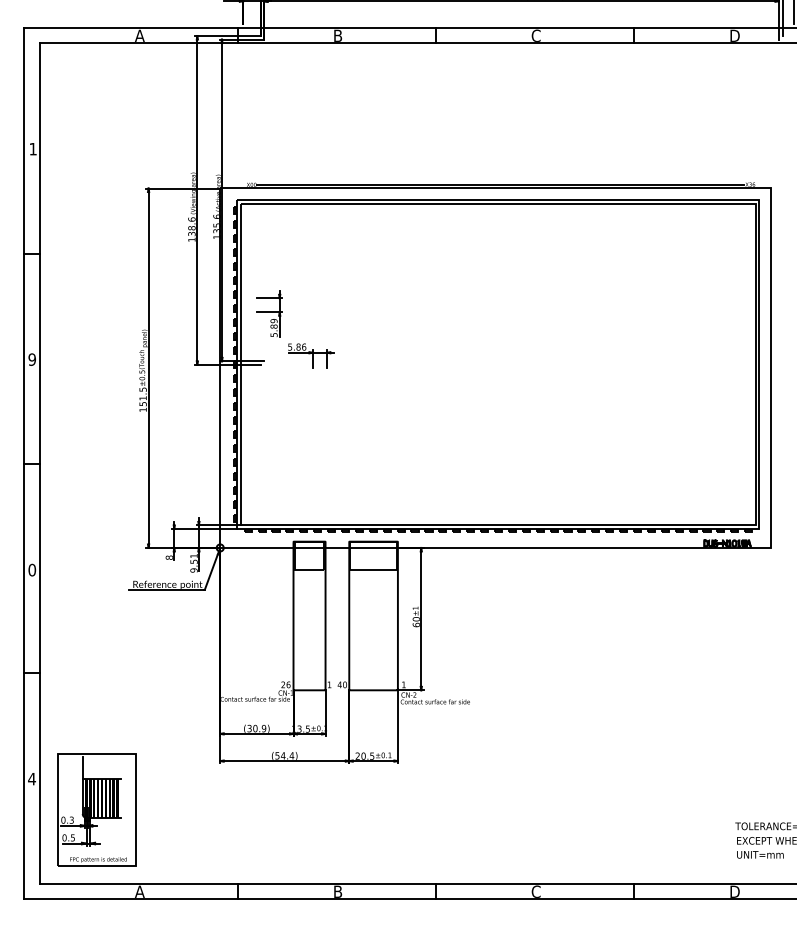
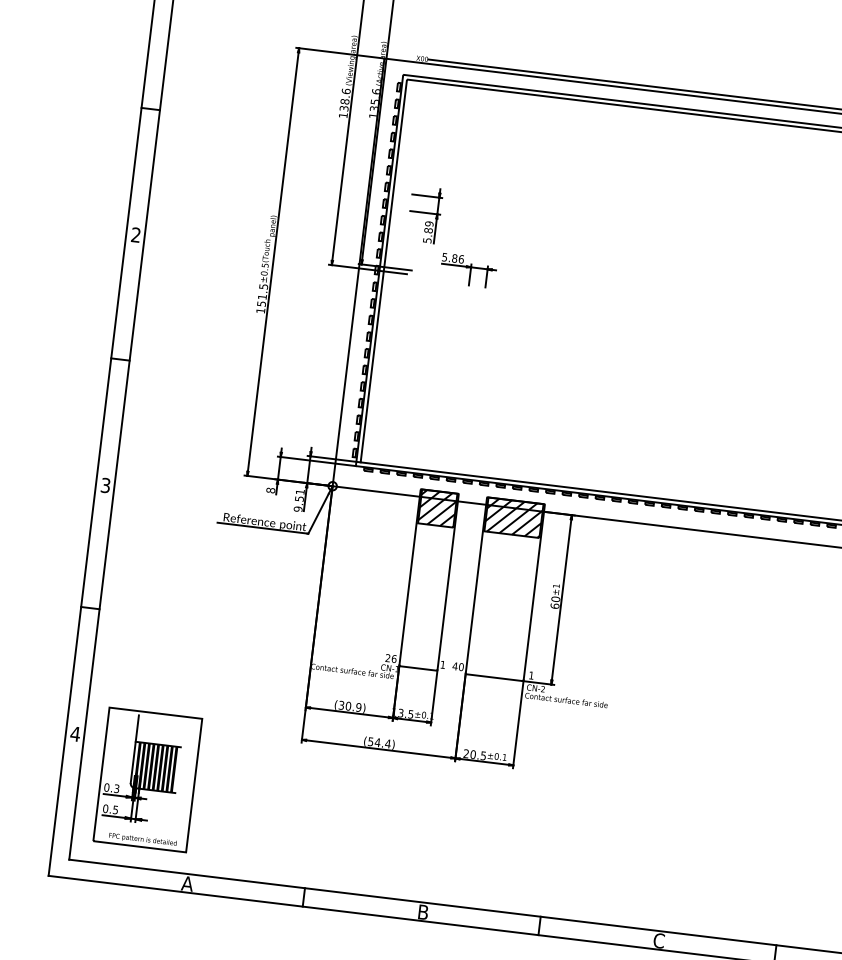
text: (31, 359) -> (135, 234), 9 -> 2
hatch: (309, 555) -> (437, 508), added
hatch: (373, 555) -> (513, 517), added
text: (32, 569) -> (106, 484), 0 -> 3

